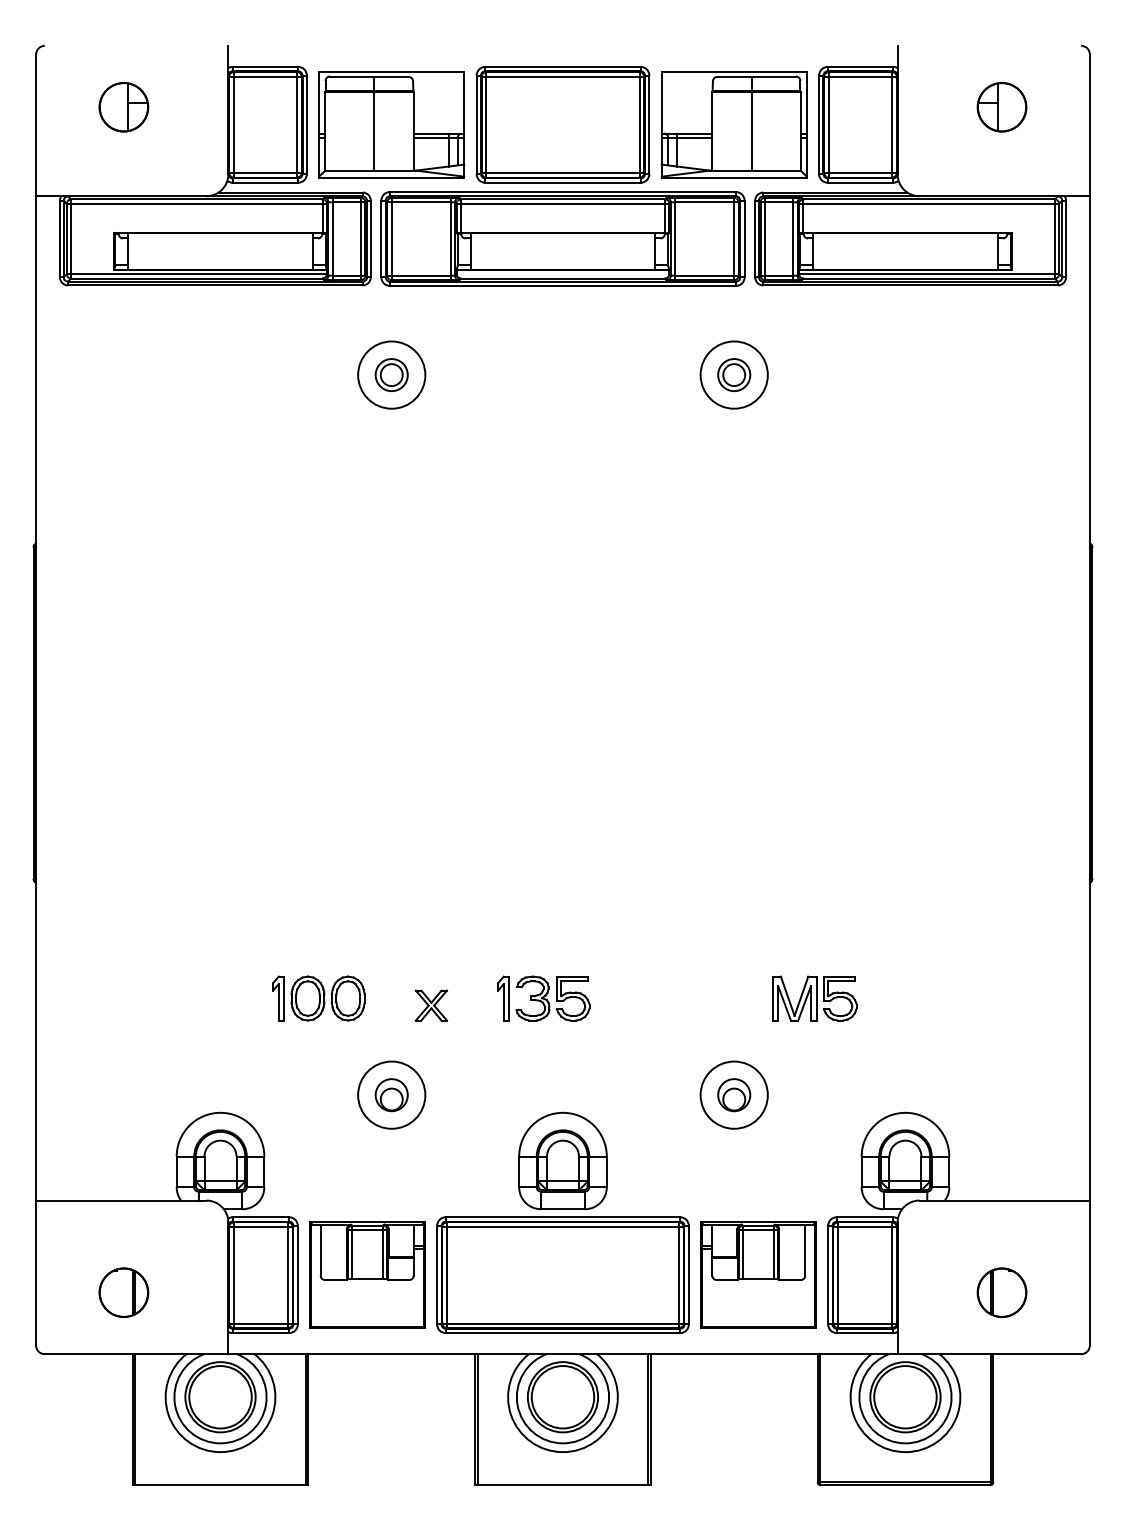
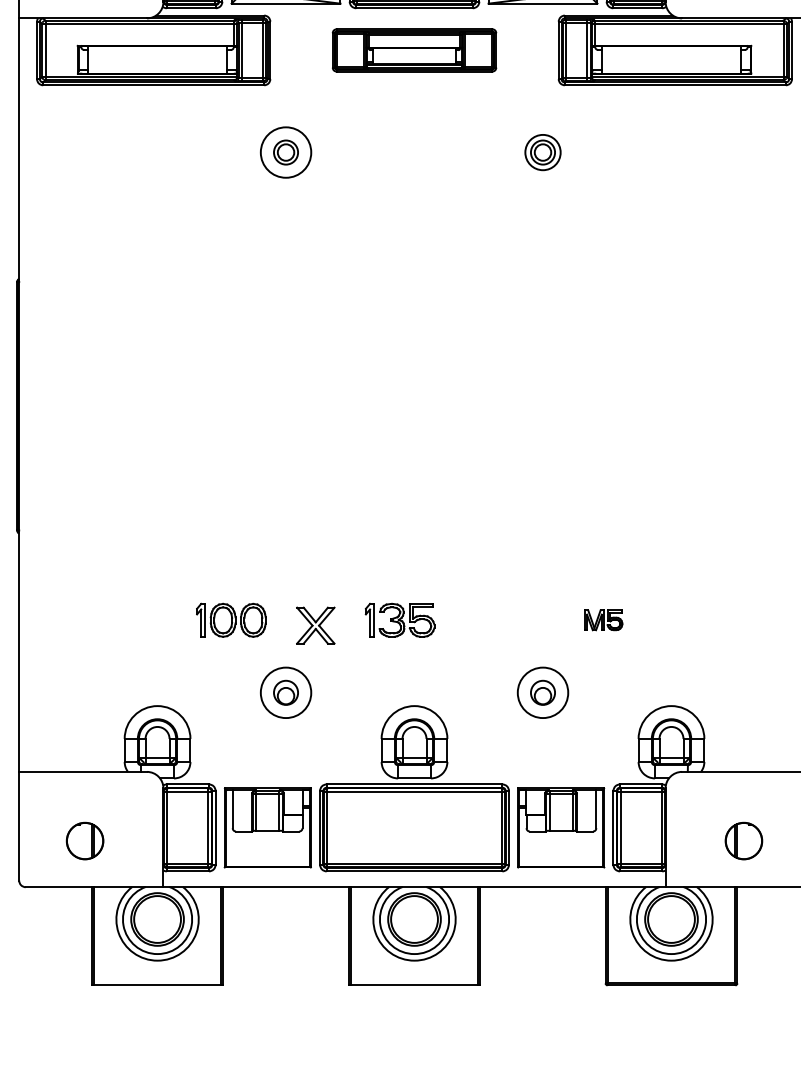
part: (562, 238) -> (414, 50), size x0.6
circle: (733, 374) -> (542, 152), size x0.7
part: (814, 998) -> (603, 620), size x0.6
part: (431, 1005) -> (315, 625), size x1.6

